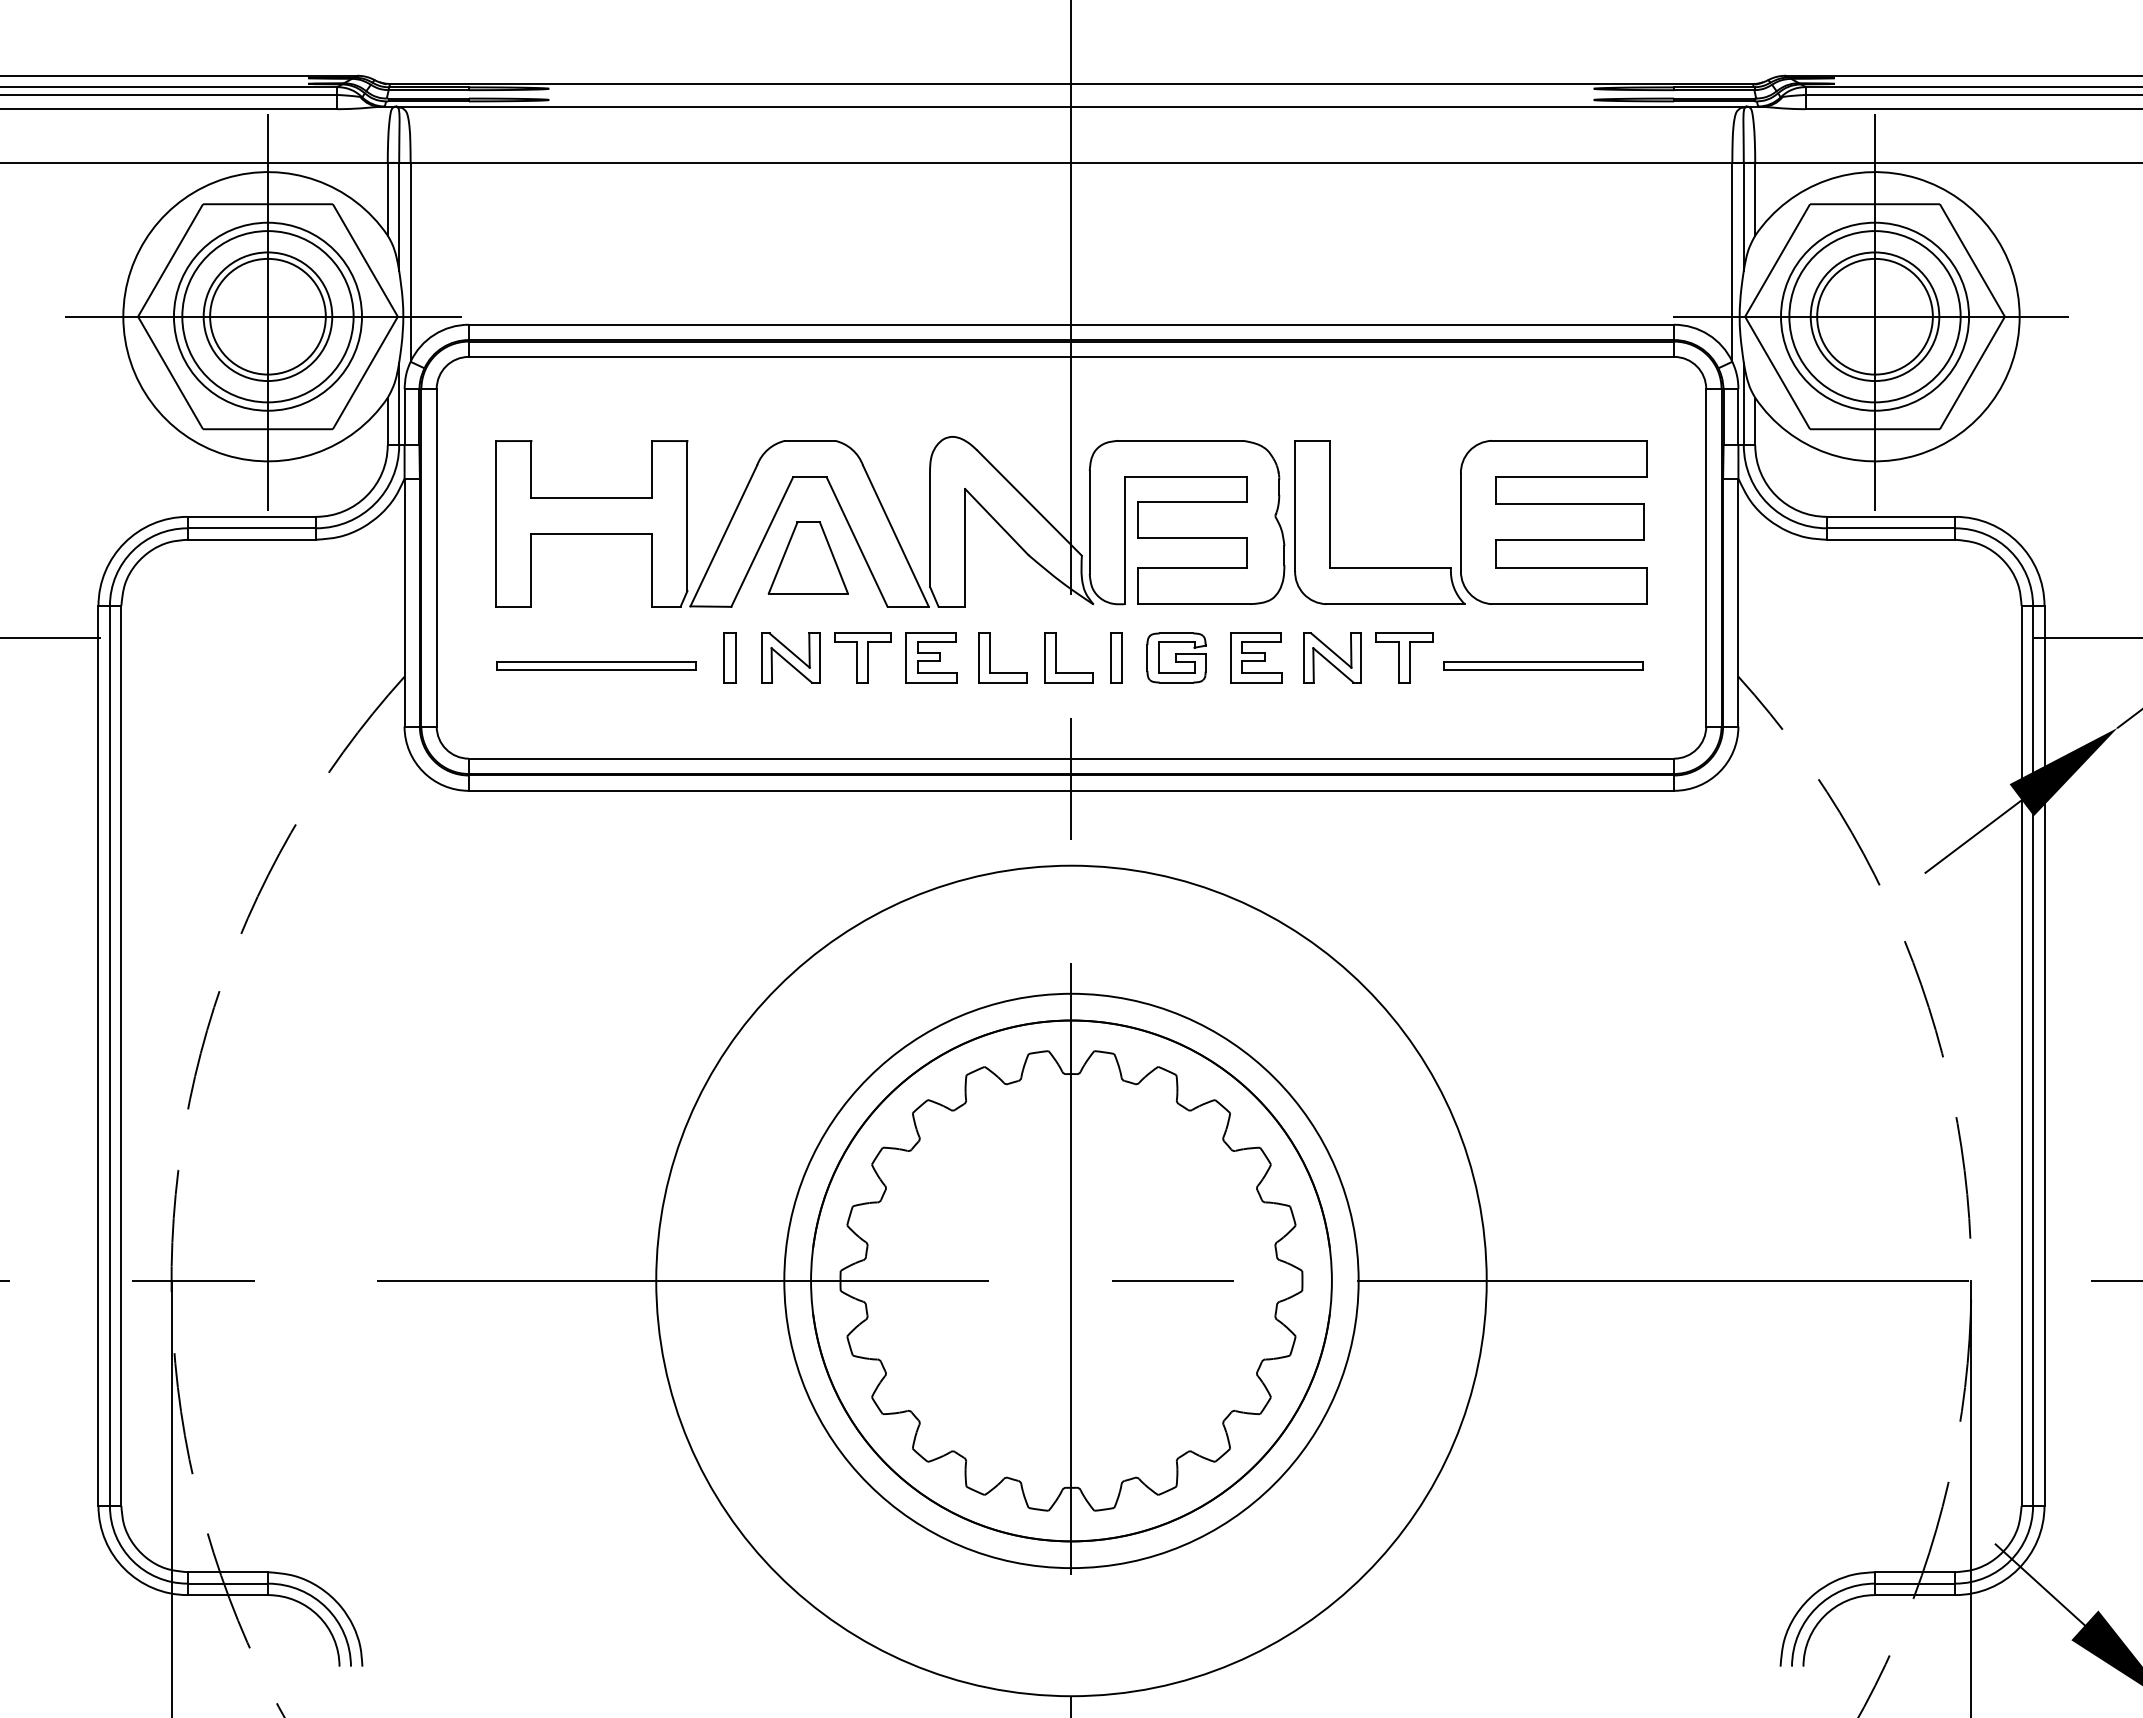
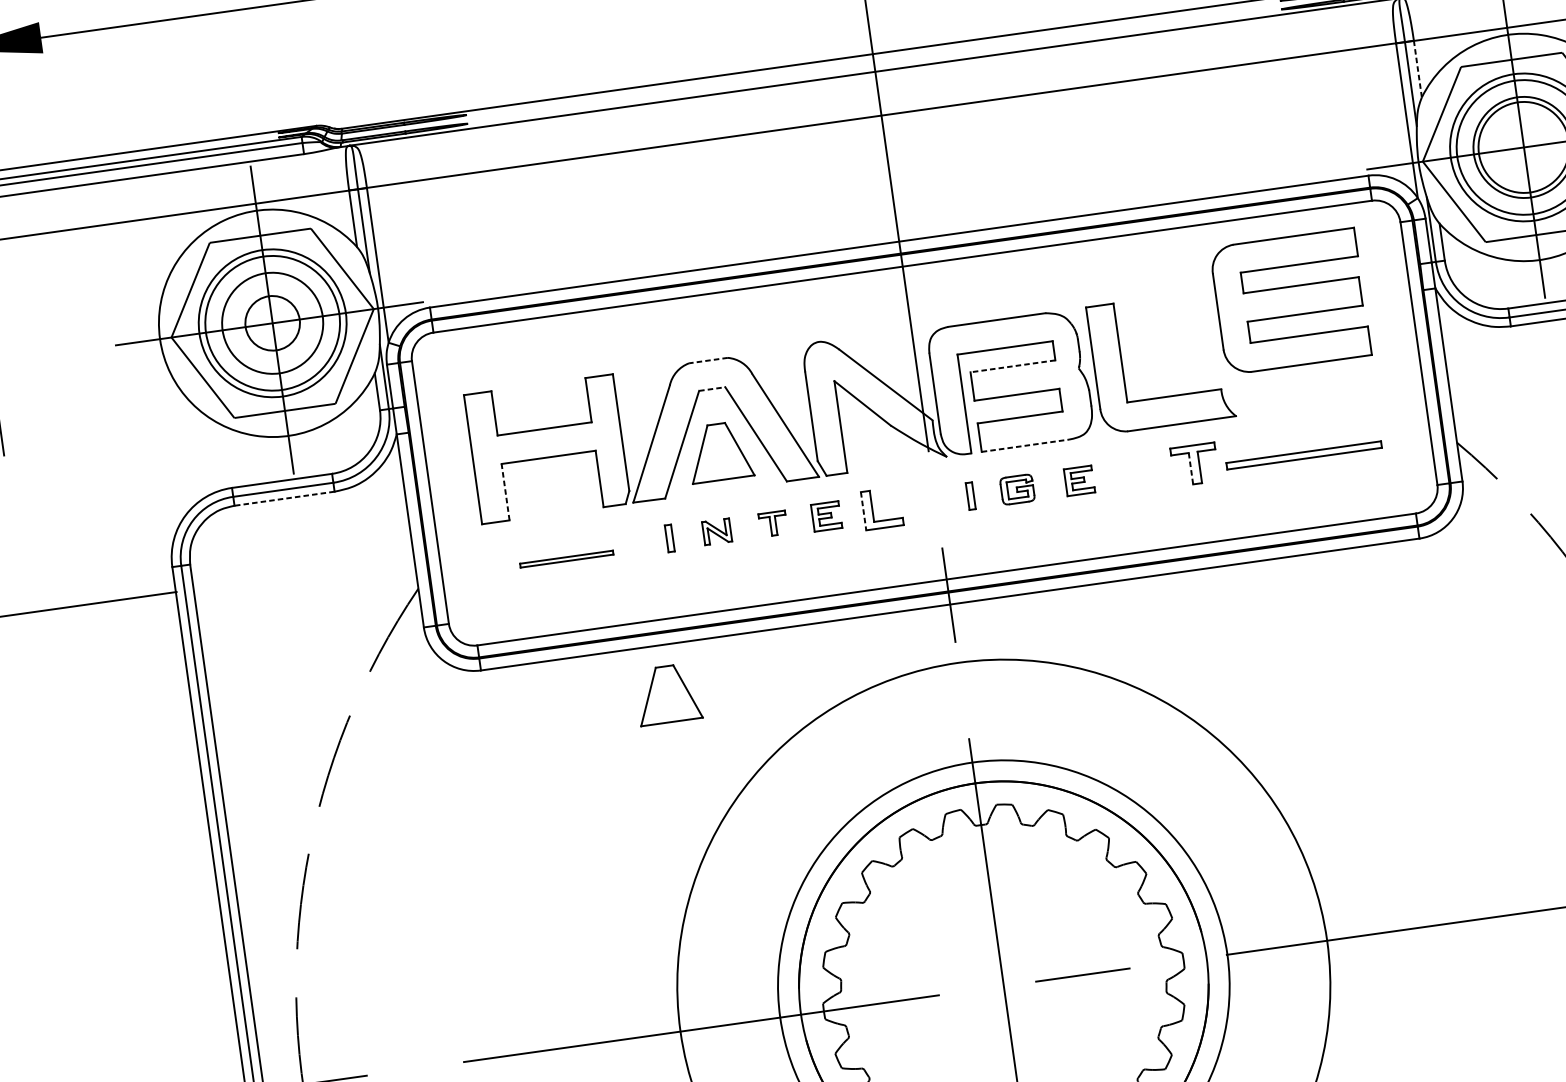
line: (1755, 198) -> (1418, 68), solid -> dashed
circle: (267, 316) -> (272, 323), size x0.6
line: (810, 440) -> (708, 360), solid -> dashed
line: (809, 477) -> (711, 389), solid -> dashed
line: (1192, 501) -> (1012, 366), solid -> dashed
part: (1553, 522) -> (1290, 301), moved
line: (251, 539) -> (284, 498), solid -> dashed
line: (531, 570) -> (505, 492), solid -> dashed
line: (1194, 604) -> (1025, 445), solid -> dashed
part: (729, 657) -> (669, 538), size x0.7
part: (790, 657) -> (716, 531), size x0.6
part: (862, 657) -> (772, 523), size x0.6
part: (931, 657) -> (826, 516), size x0.7
part: (1056, 657) -> (923, 502), removed
part: (1116, 657) -> (970, 495), size x0.7
part: (1176, 657) -> (1017, 489), size x0.7
part: (1256, 657) -> (1079, 480), size x0.7
part: (1332, 657) -> (1138, 472), removed
line: (978, 658) -> (863, 511), solid -> dashed
line: (1398, 662) -> (1190, 468), solid -> dashed
part: (596, 665) -> (566, 558), size x0.6
part: (699, 853) -> (667, 694), added

